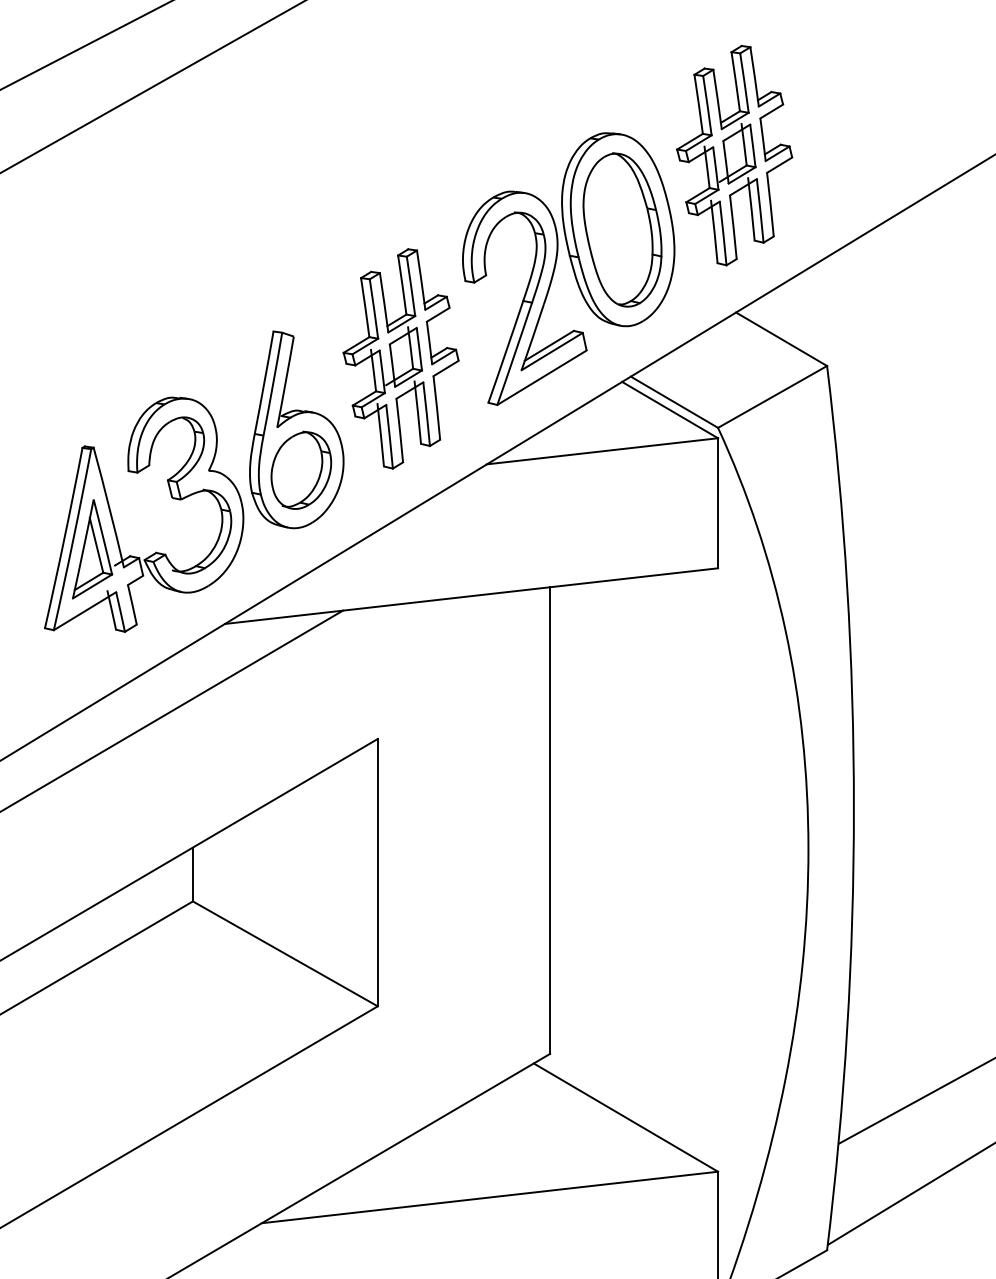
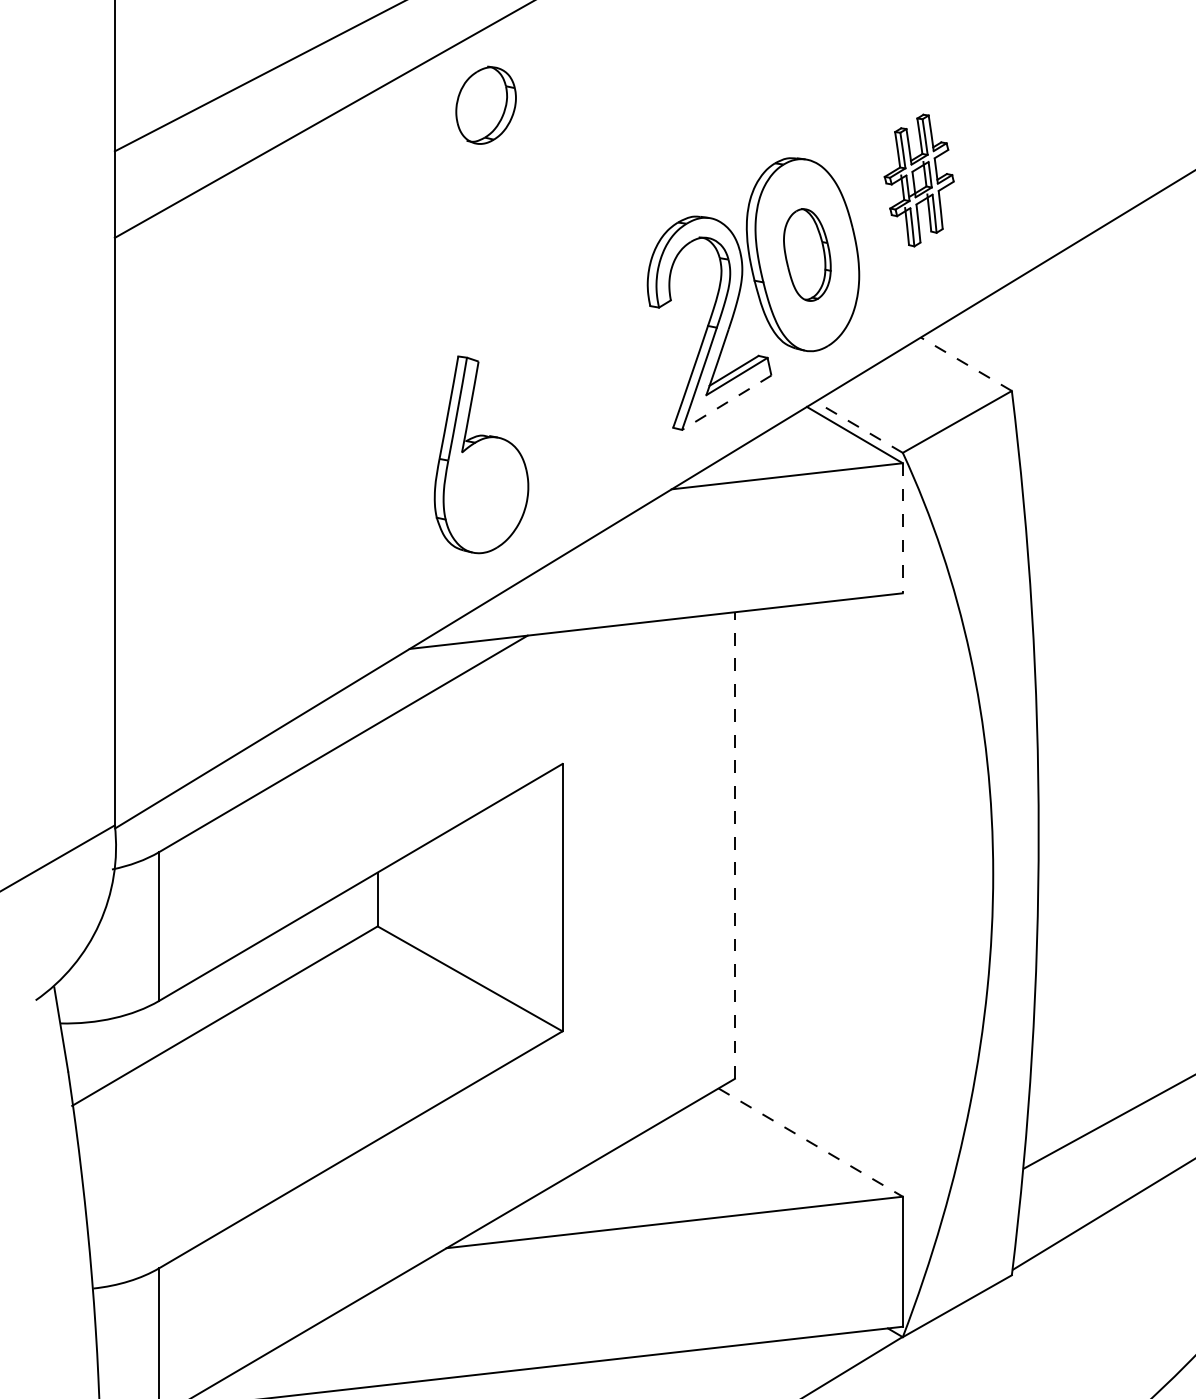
part: (733, 155) -> (918, 180), size x0.6
part: (622, 229) -> (807, 254), size x0.6
line: (781, 339) -> (966, 364), solid -> dashed
part: (400, 358) -> (585, 383), removed
line: (541, 378) -> (726, 403), solid -> dashed
line: (674, 402) -> (859, 427), solid -> dashed
part: (300, 469) -> (485, 104), moved
line: (717, 503) -> (902, 528), solid -> dashed
part: (113, 520) -> (298, 545), removed
line: (549, 820) -> (734, 845), solid -> dashed
line: (625, 1117) -> (810, 1142), solid -> dashed

